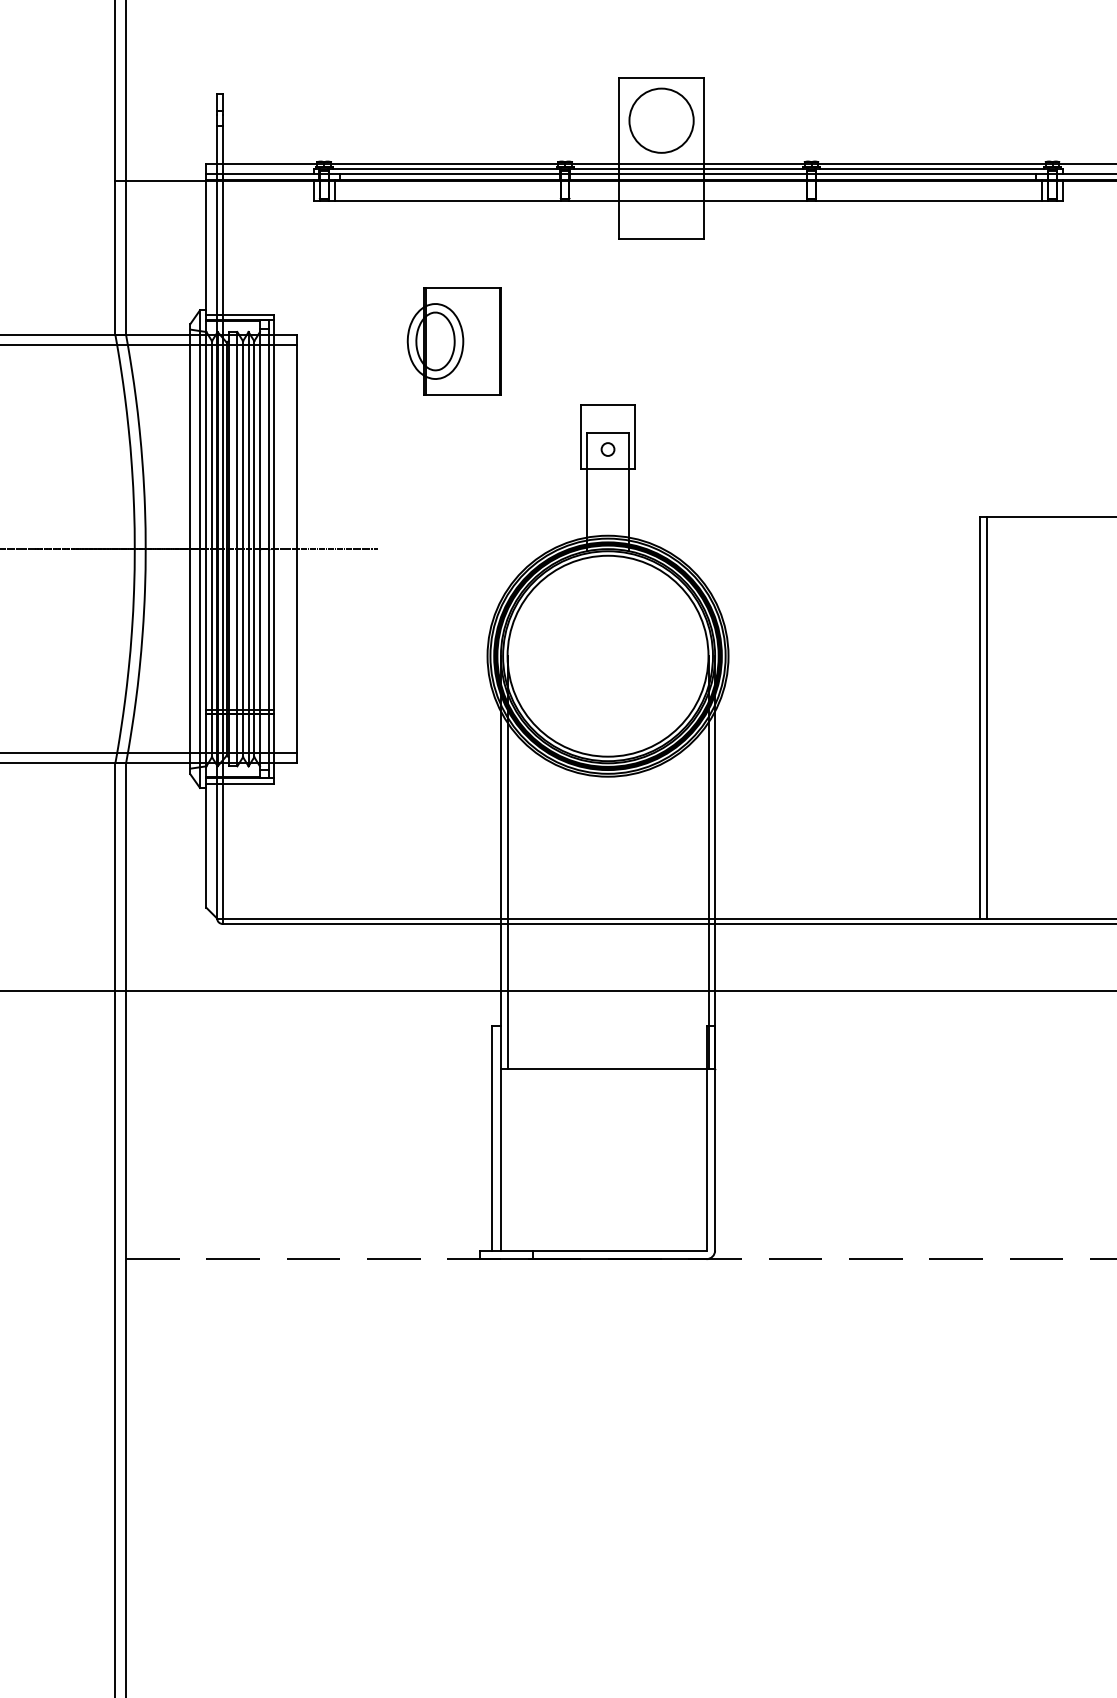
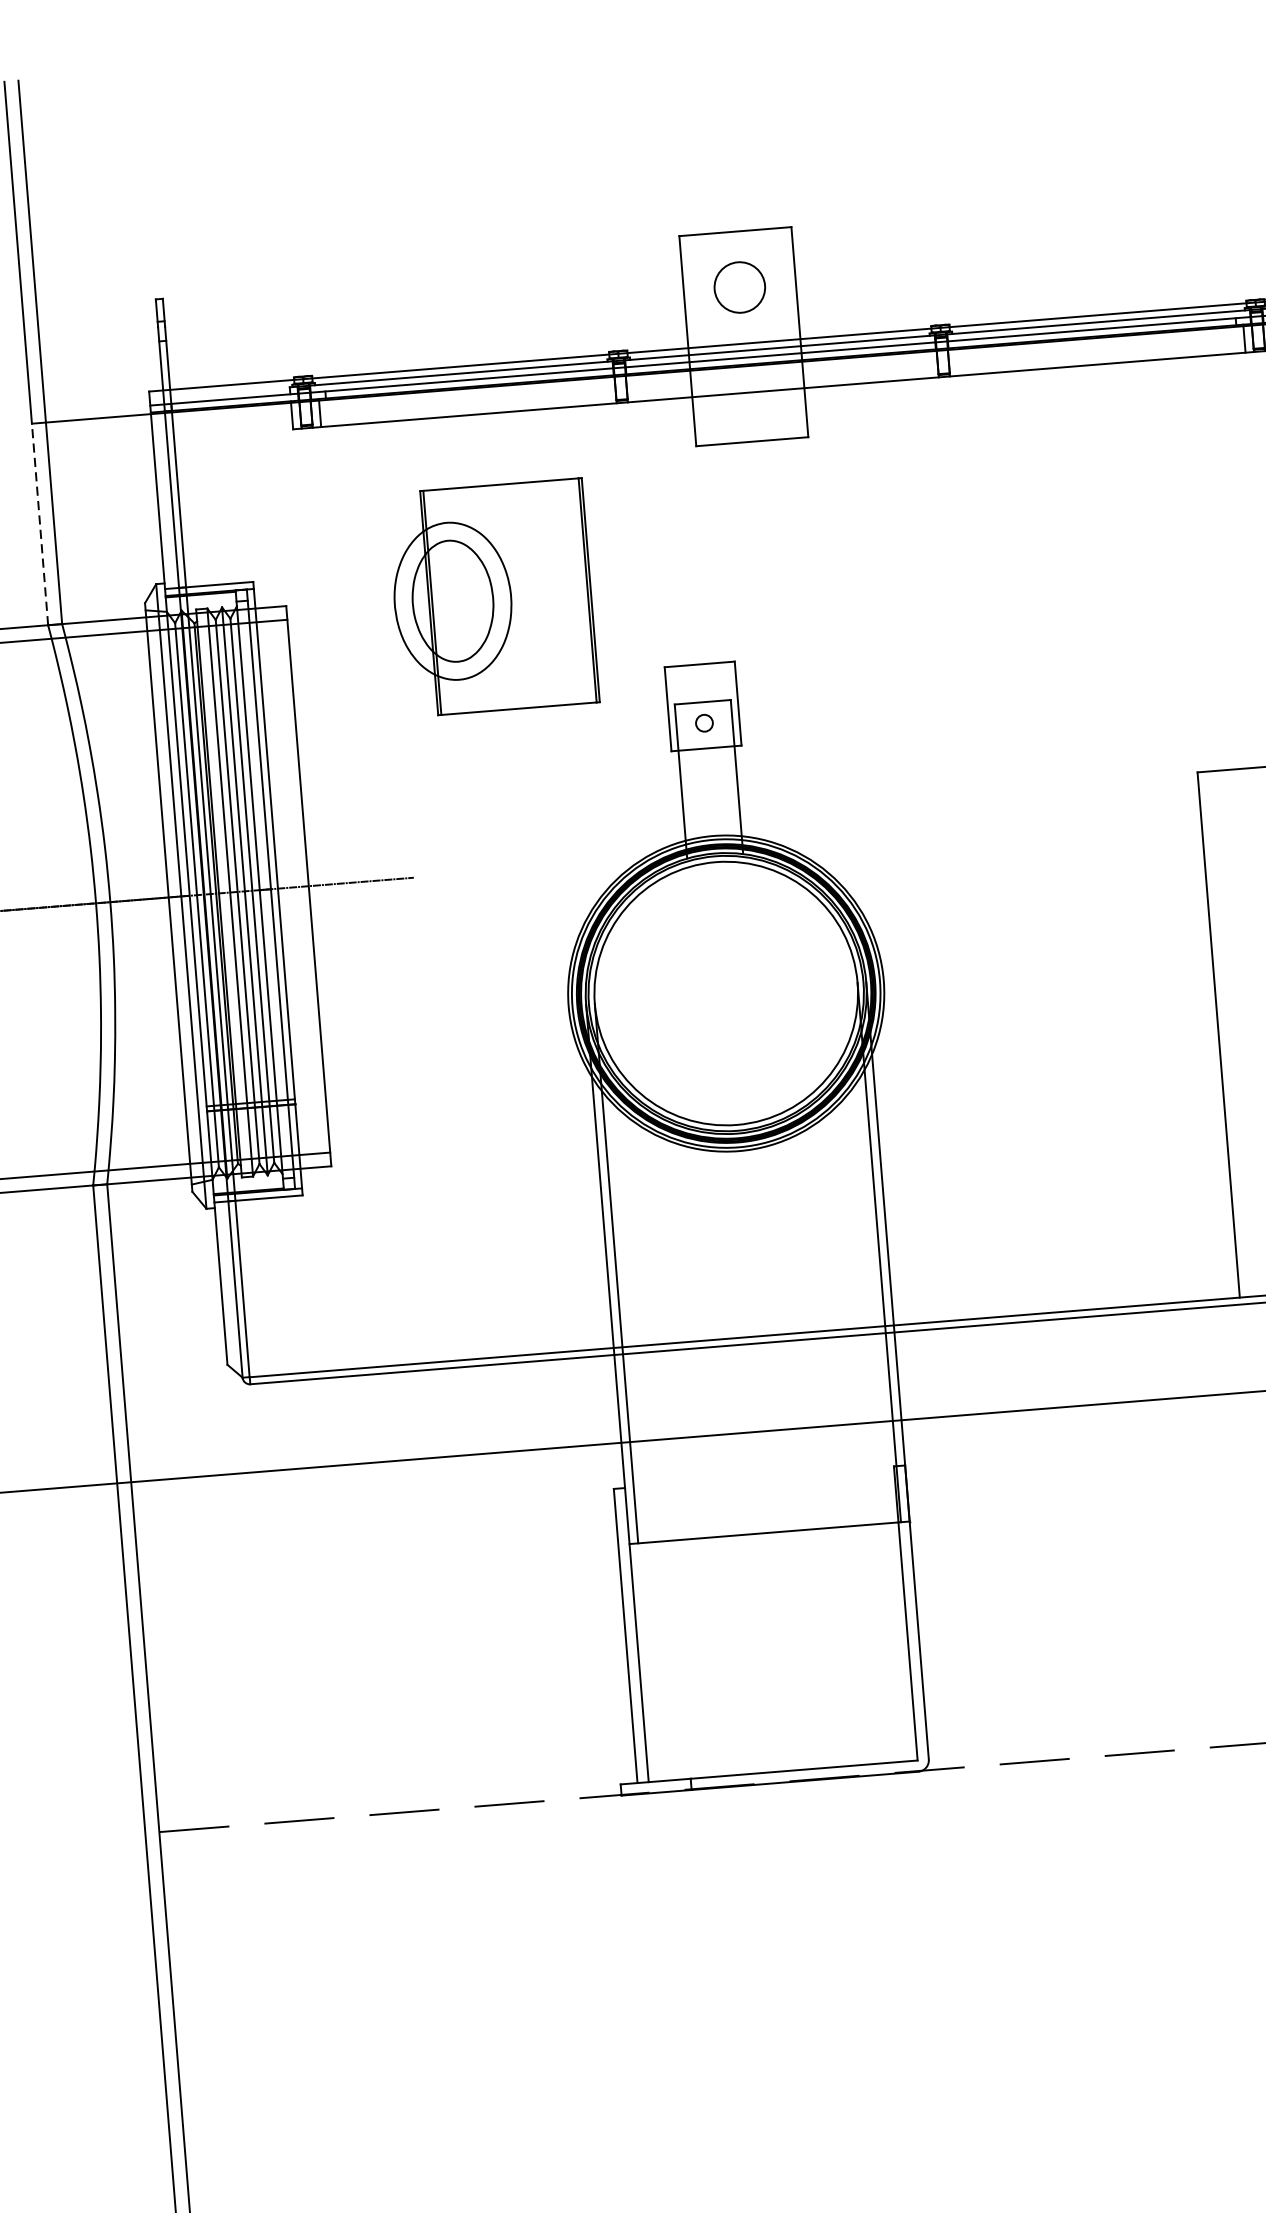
circle: (661, 120) -> (739, 287), size x0.6
line: (115, 257) -> (40, 523), solid -> dashed
part: (453, 341) -> (491, 598), size x1.6
line: (987, 717) -> (1228, 1033), removed

